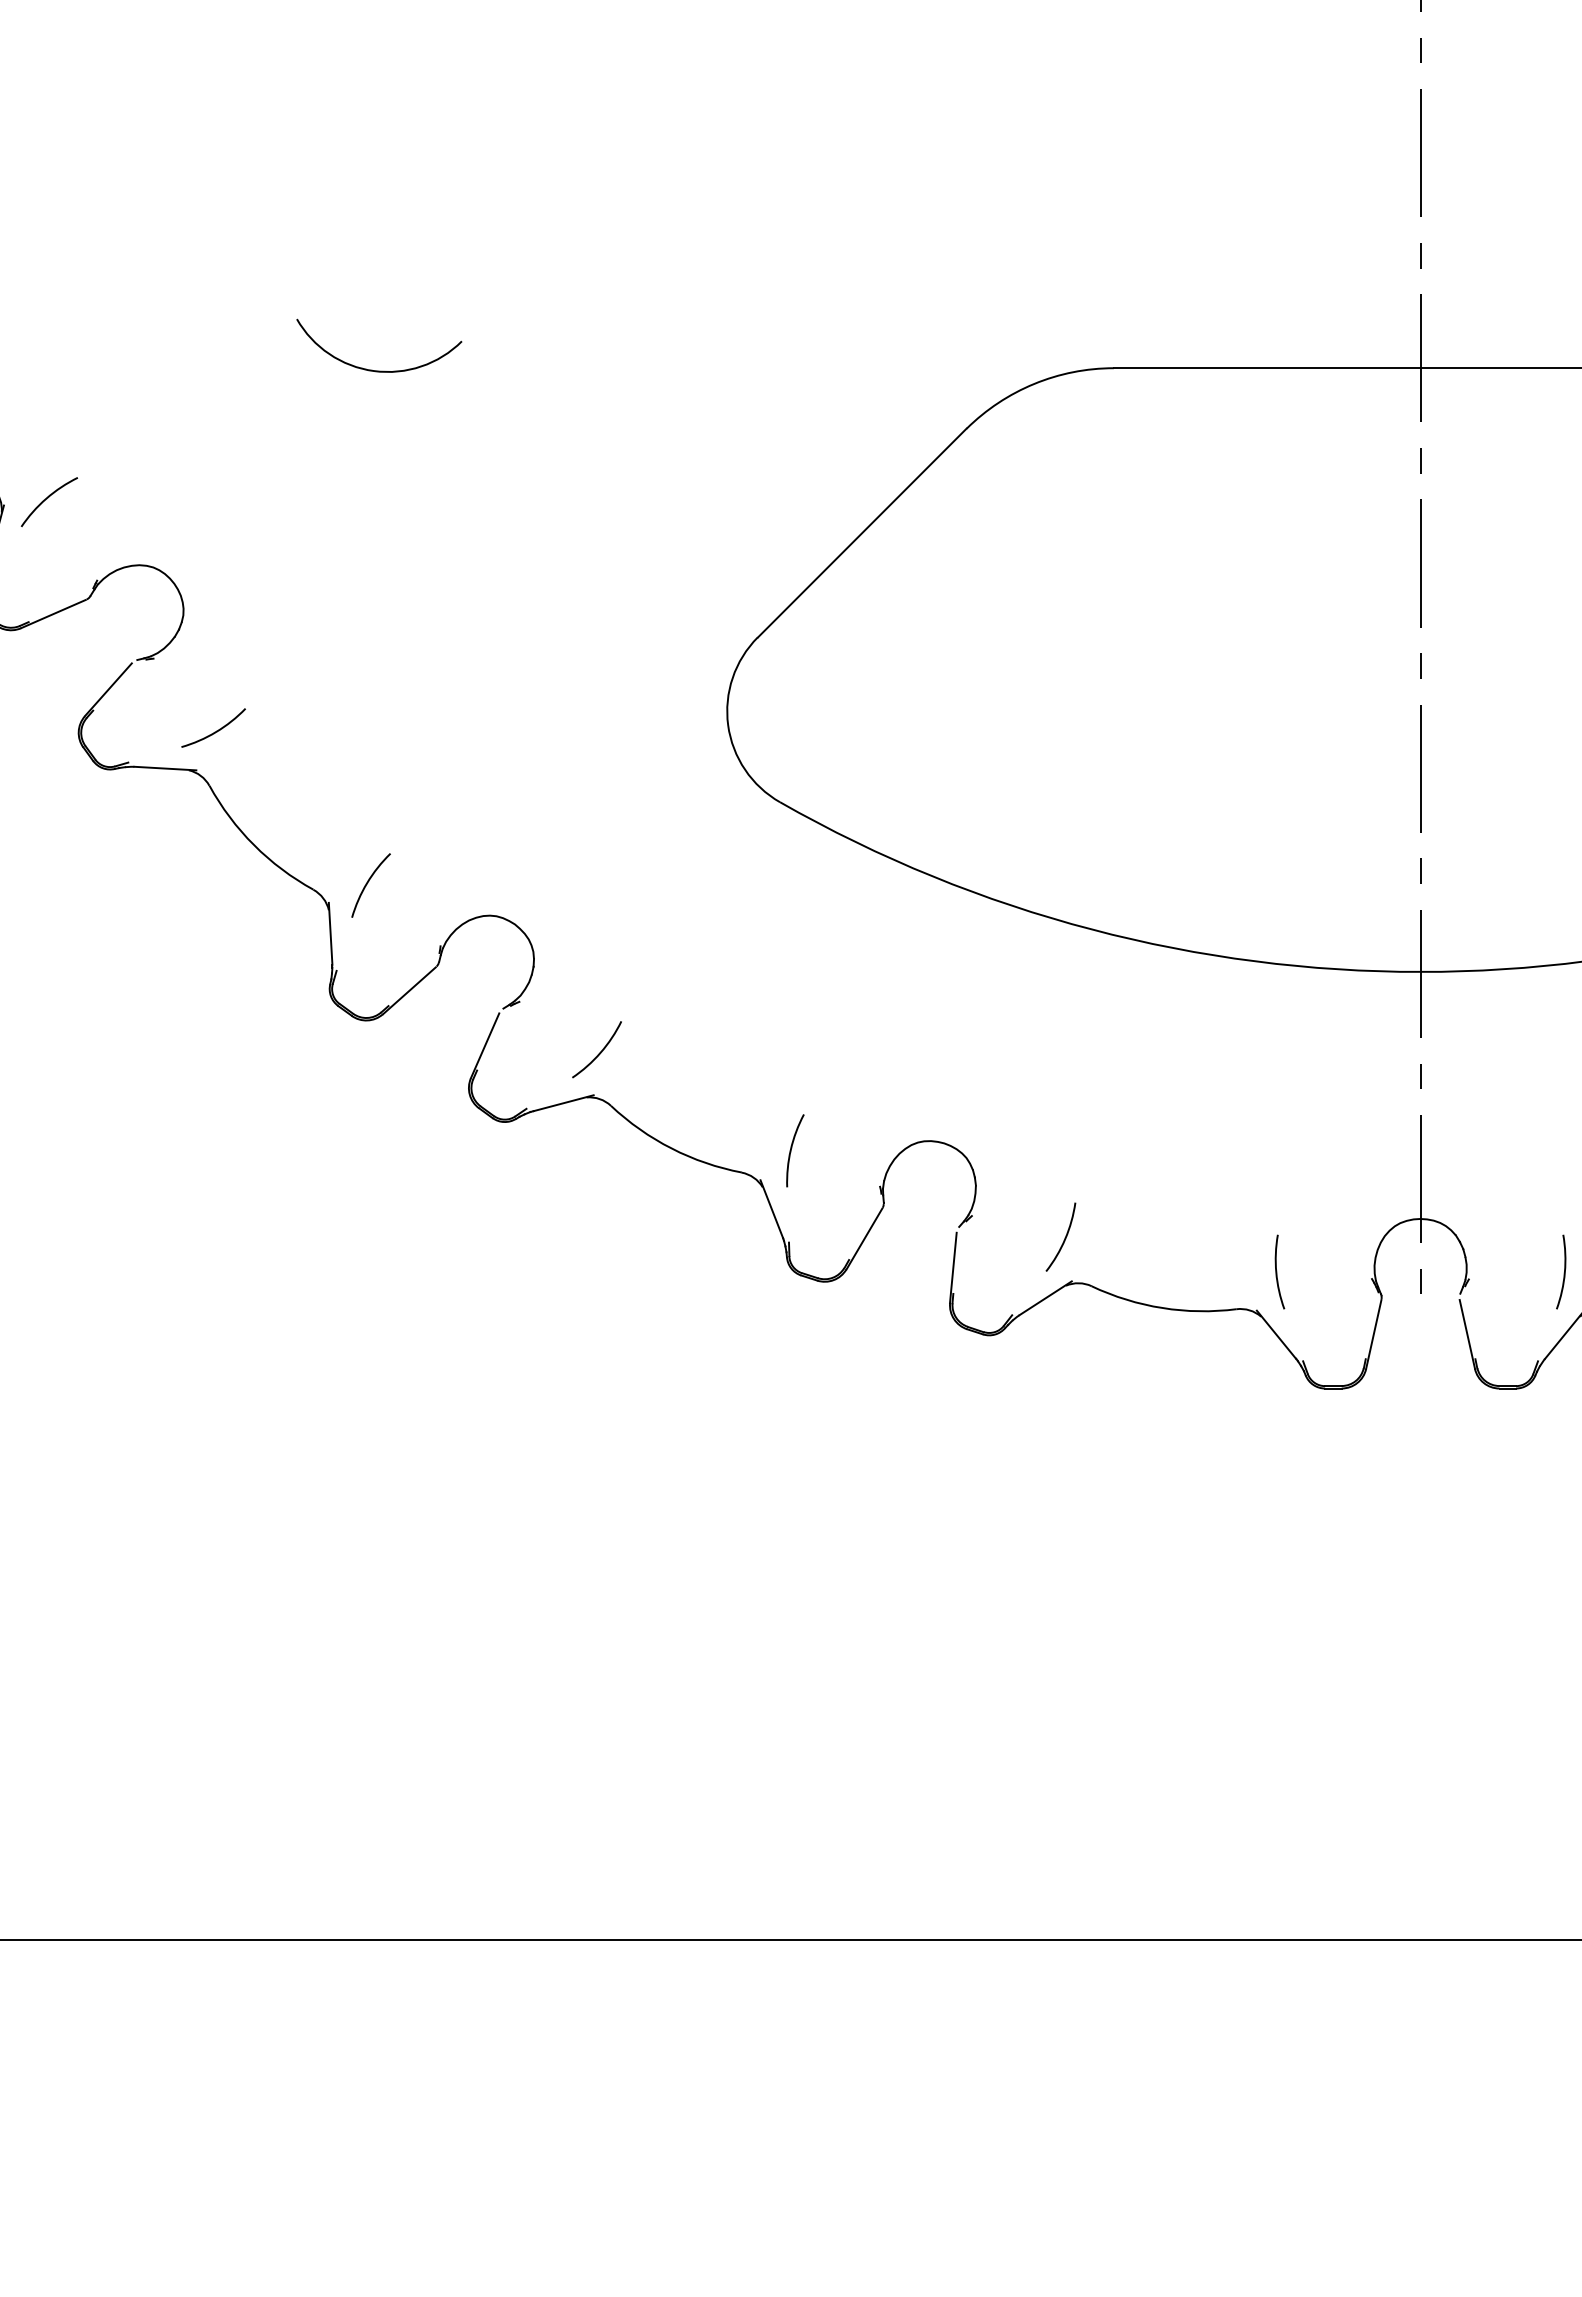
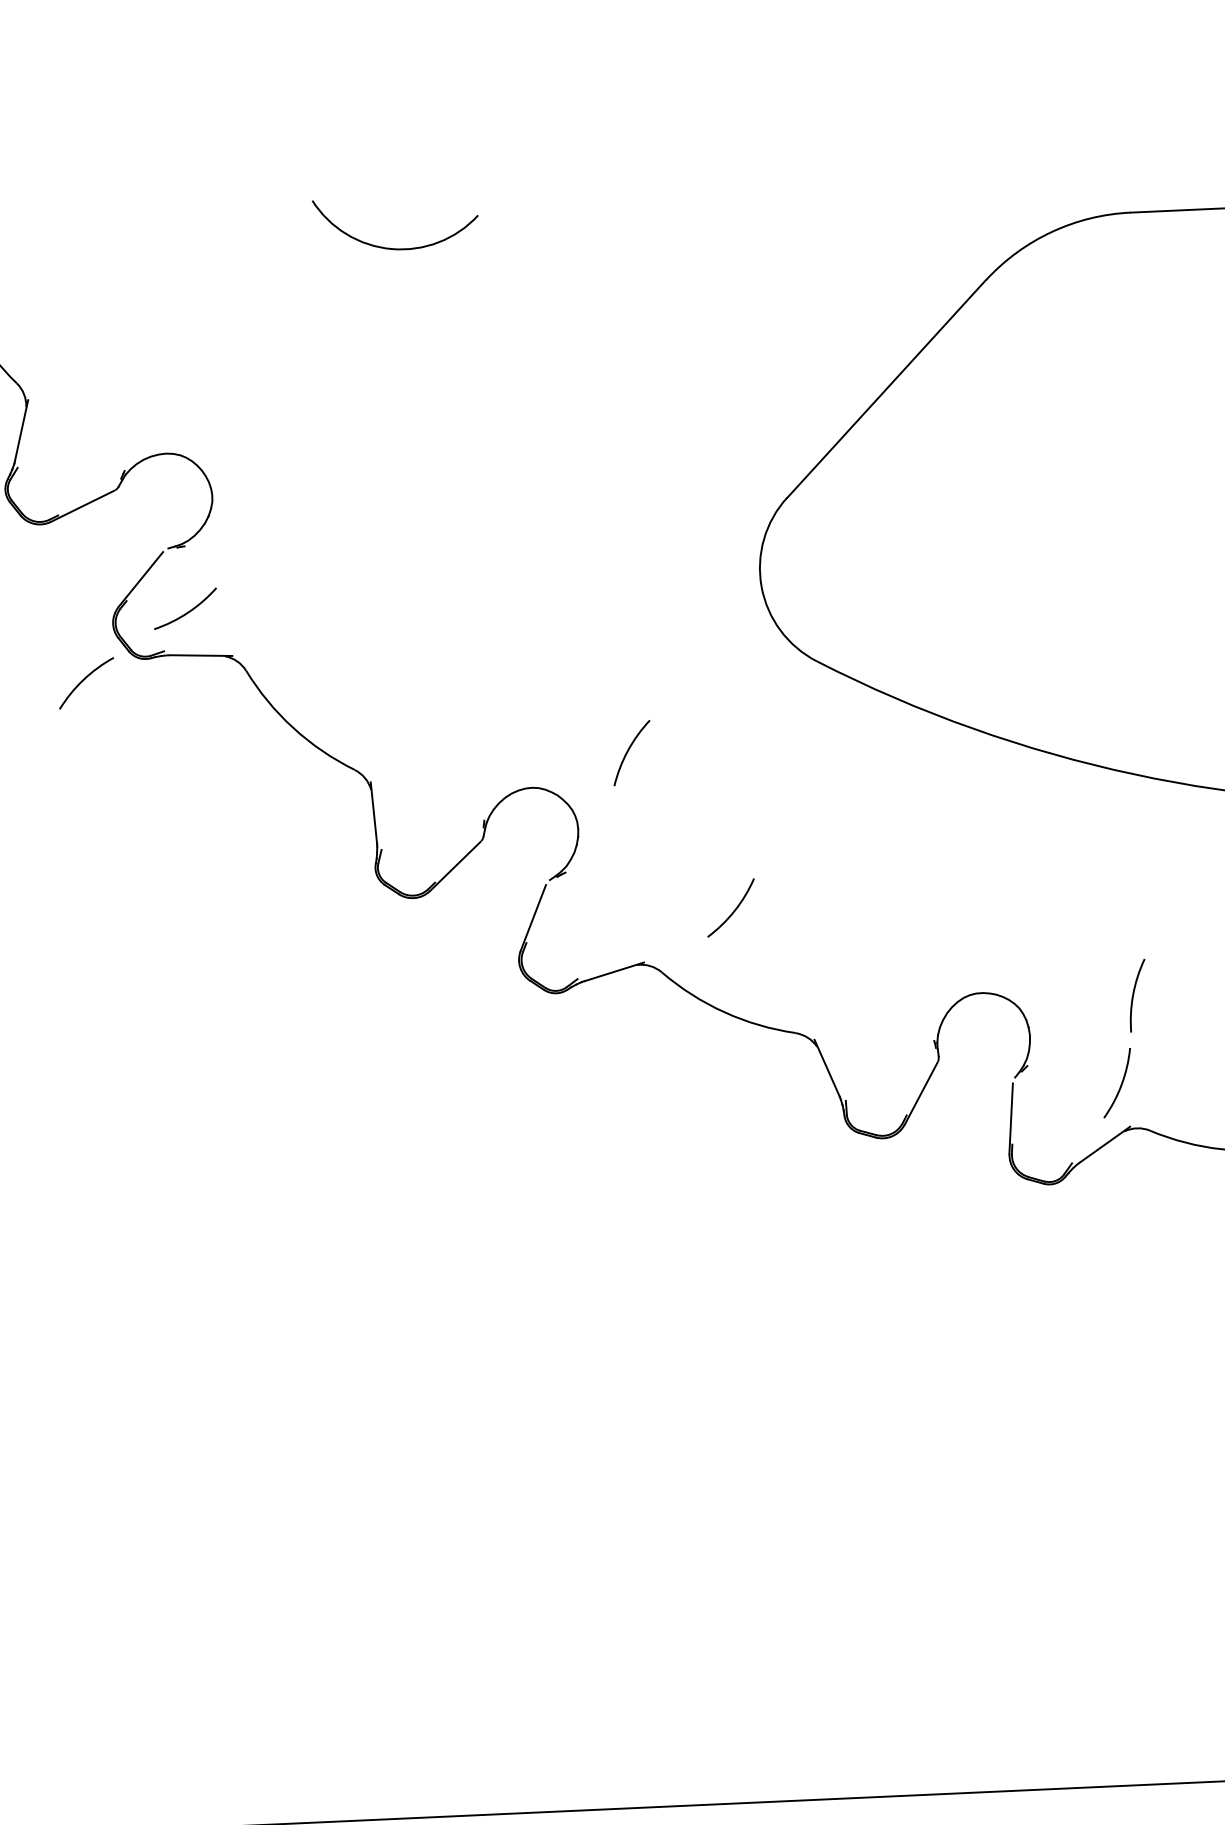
arc: (46, 499) -> (83, 680), moved
arc: (214, 731) -> (186, 612), moved
arc: (368, 883) -> (629, 751), moved
arc: (599, 1052) -> (733, 910), moved
arc: (792, 1148) -> (1134, 993), moved

